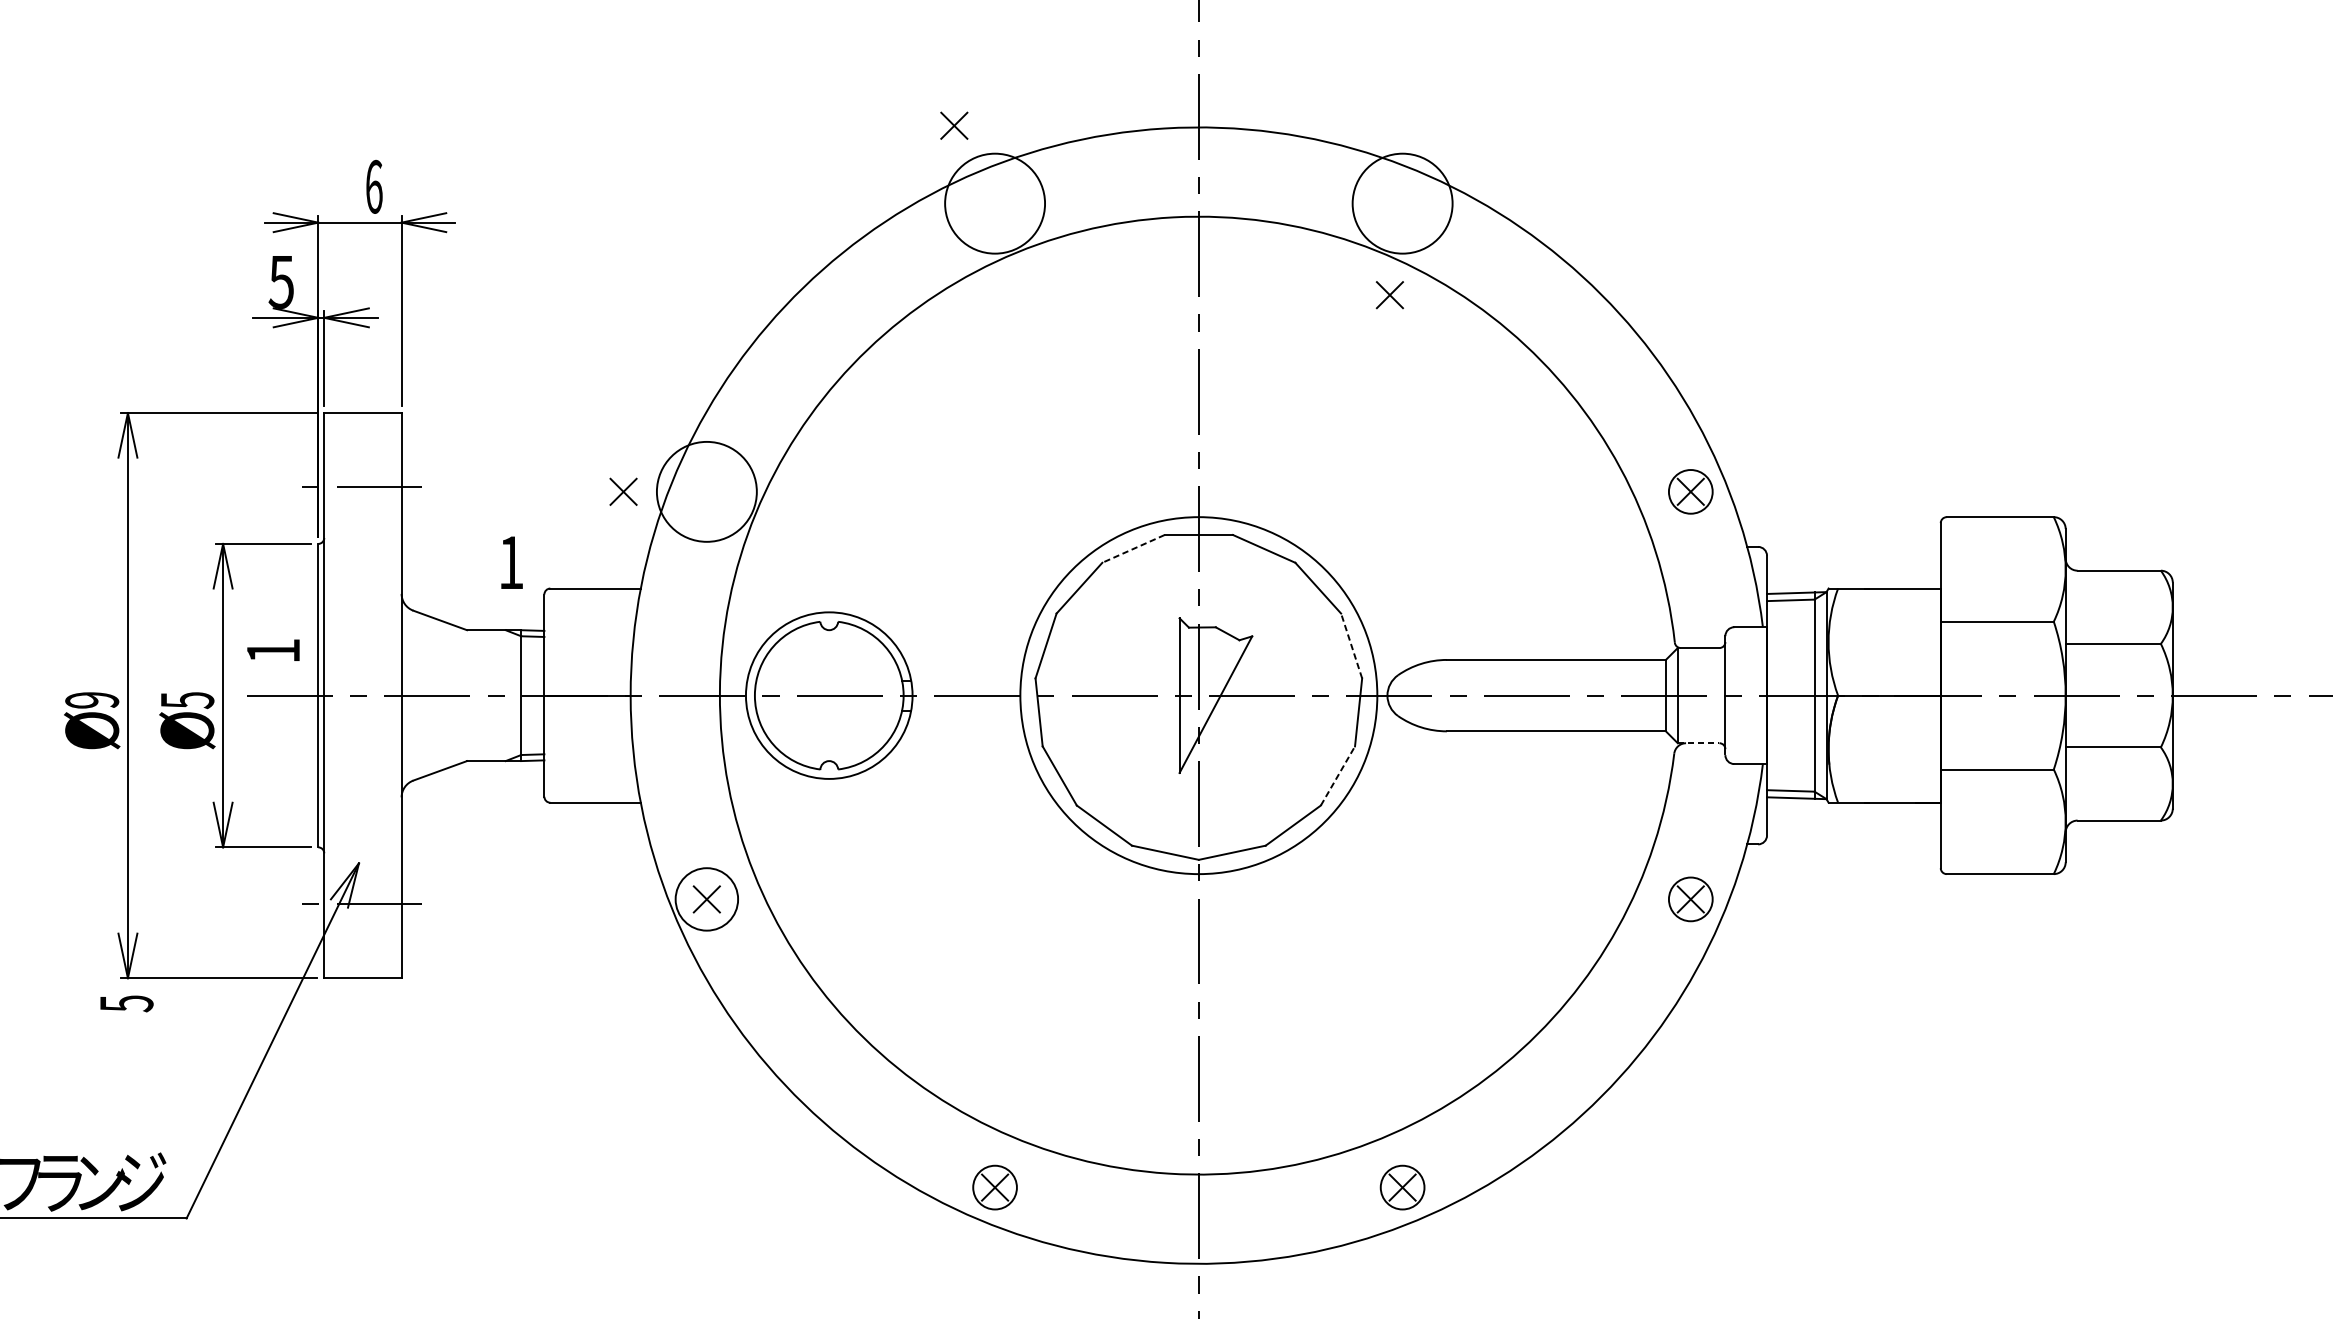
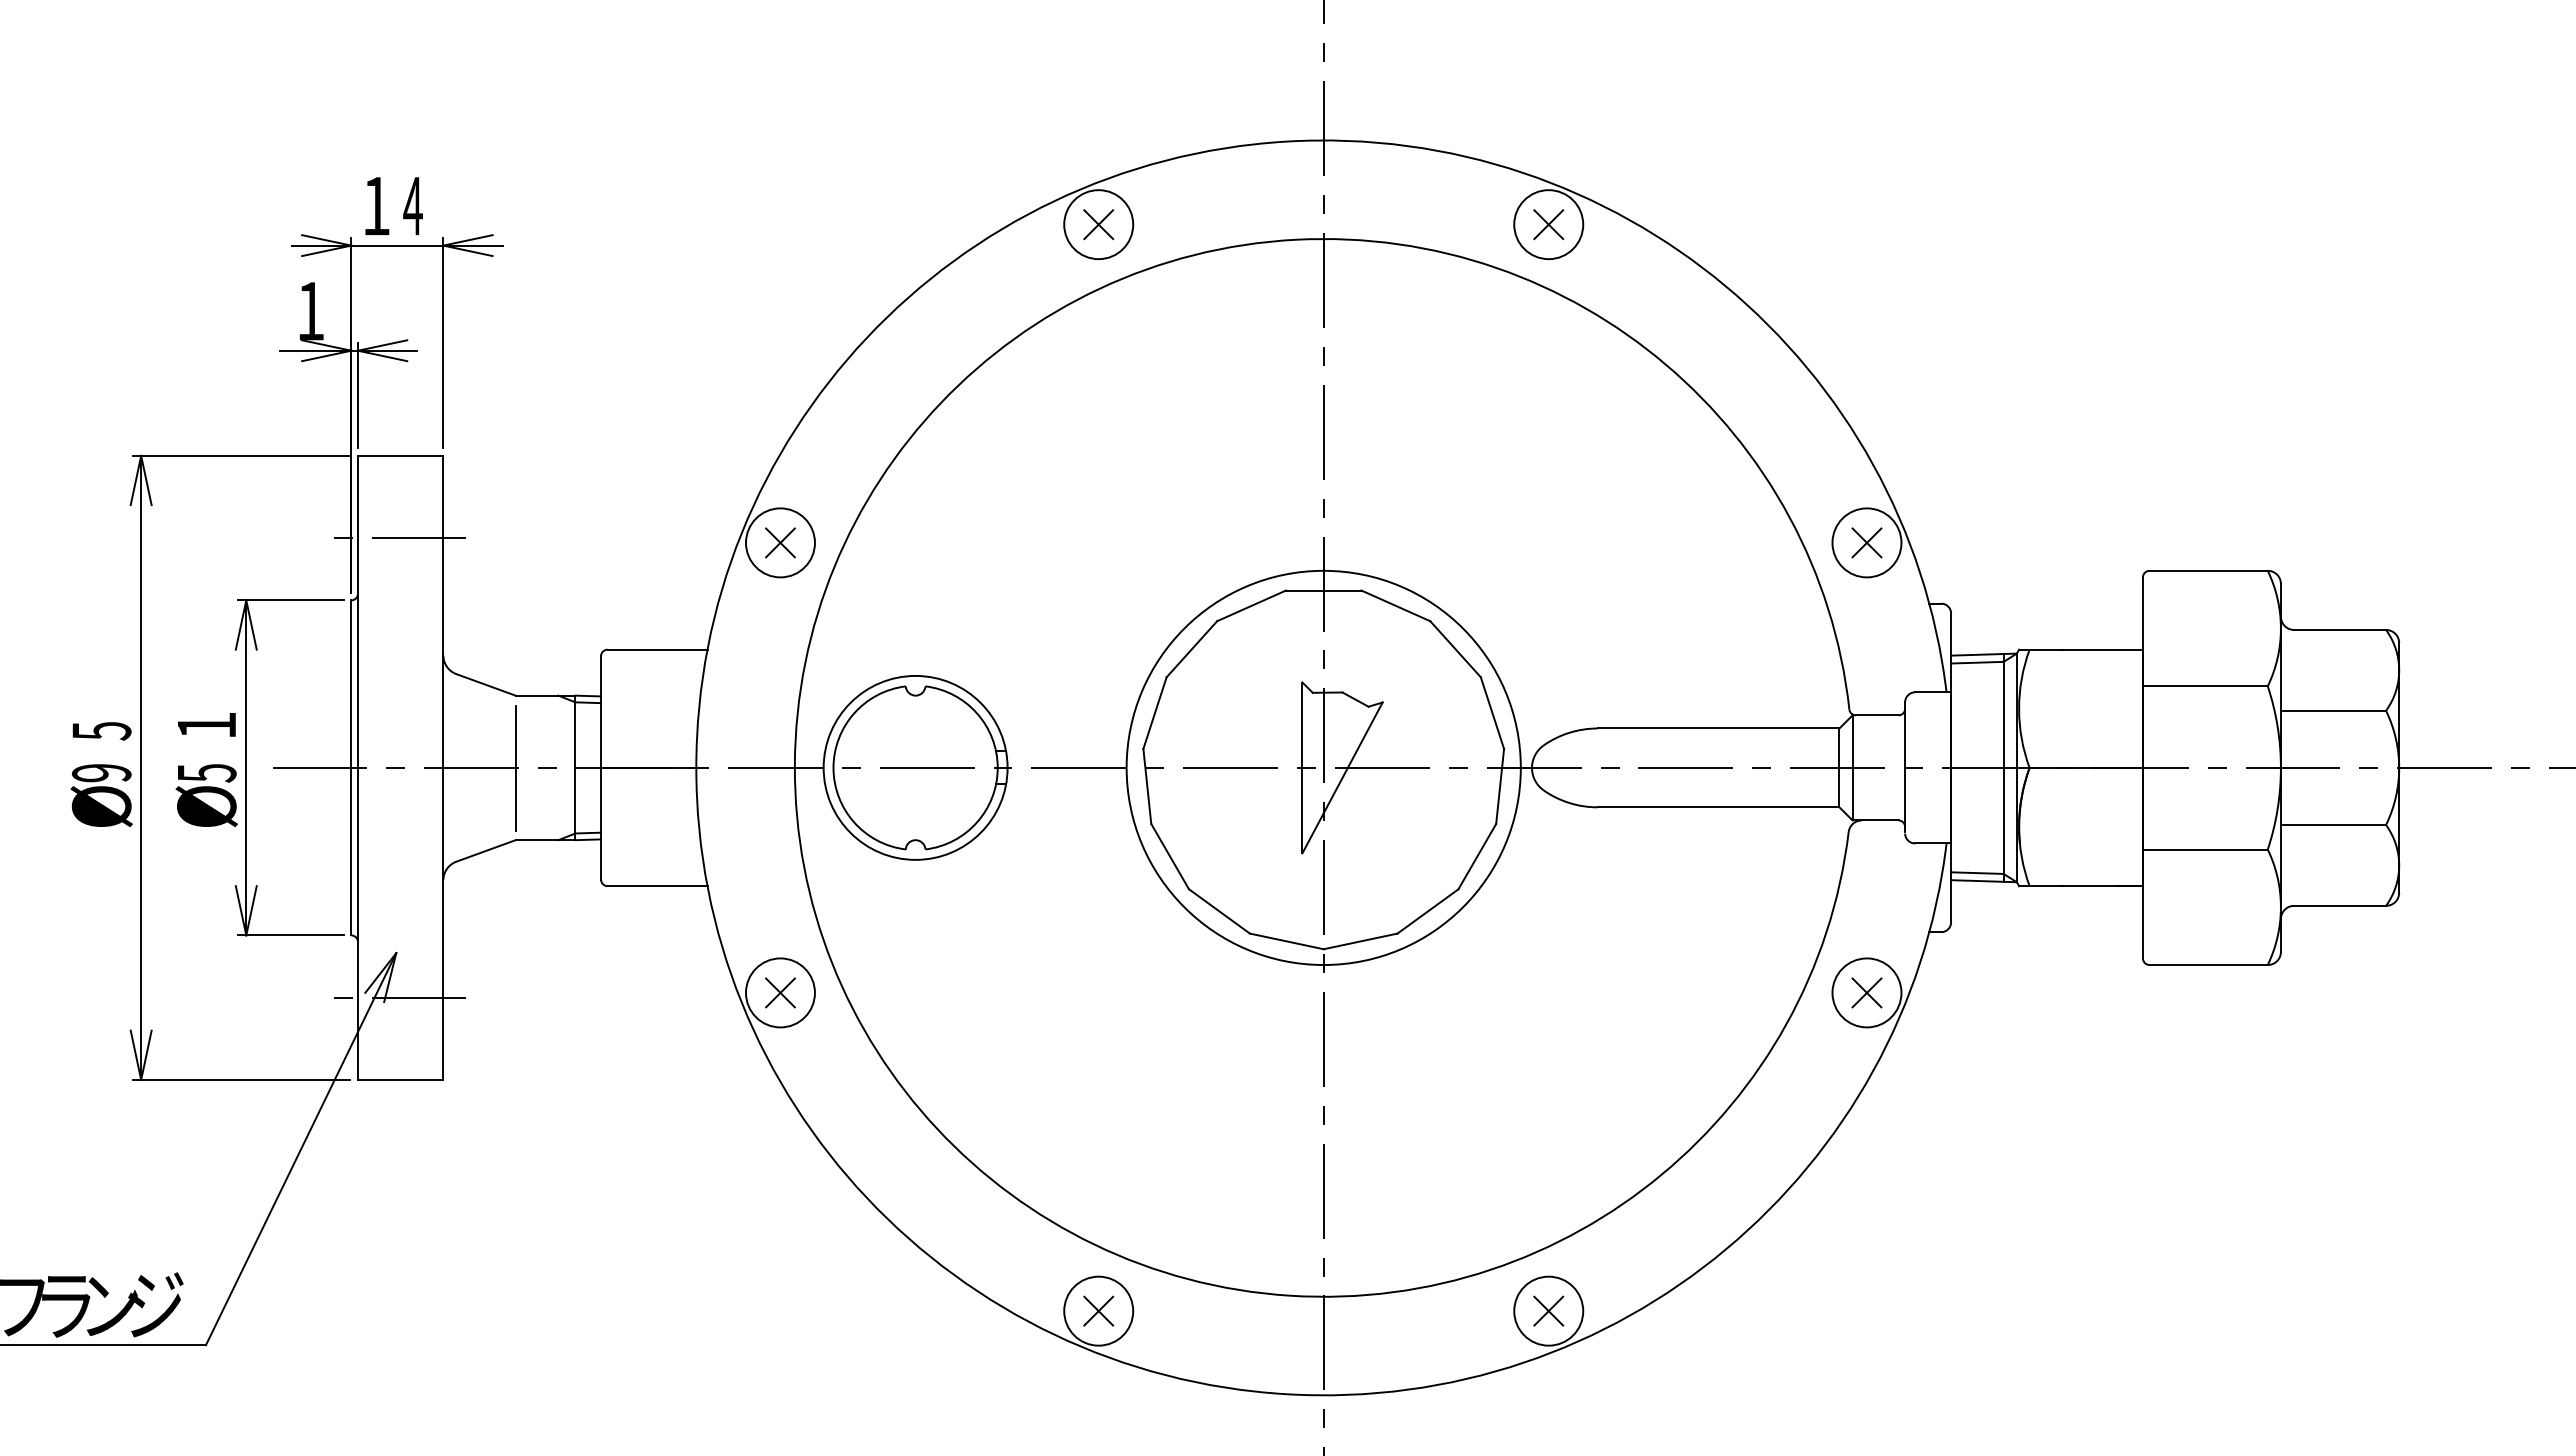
part: (954, 125) -> (1098, 224), moved
text: (373, 187) -> (412, 206), 6 -> 4
circle: (994, 203) -> (1098, 224), size x0.62
circle: (1402, 203) -> (1548, 224), size x0.62
text: (281, 282) -> (310, 311), 5 -> 1
part: (1389, 294) -> (1548, 224), moved
part: (623, 491) -> (780, 542), moved
circle: (706, 491) -> (779, 542), size x0.62
circle: (1690, 491) -> (1866, 542), size x1.43
line: (1133, 548) -> (1251, 605), dashed -> solid
text: (512, 562) -> (377, 205), moved
line: (1351, 646) -> (1492, 713), dashed -> solid
text: (273, 649) -> (206, 724), moved
line: (466, 695) -> (515, 767), added
line: (1698, 743) -> (1875, 820), dashed -> solid
line: (1338, 775) -> (1477, 856), dashed -> solid
circle: (1690, 899) -> (1866, 992), size x1.43
text: (126, 1004) -> (101, 731), moved
circle: (994, 1187) -> (1098, 1310), size x1.43
circle: (1402, 1187) -> (1548, 1310), size x1.43

